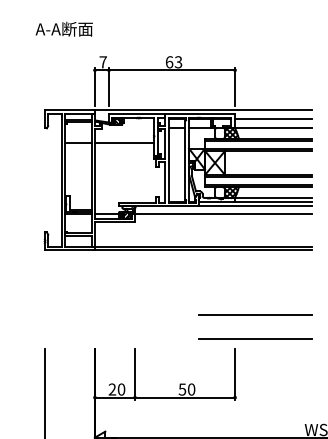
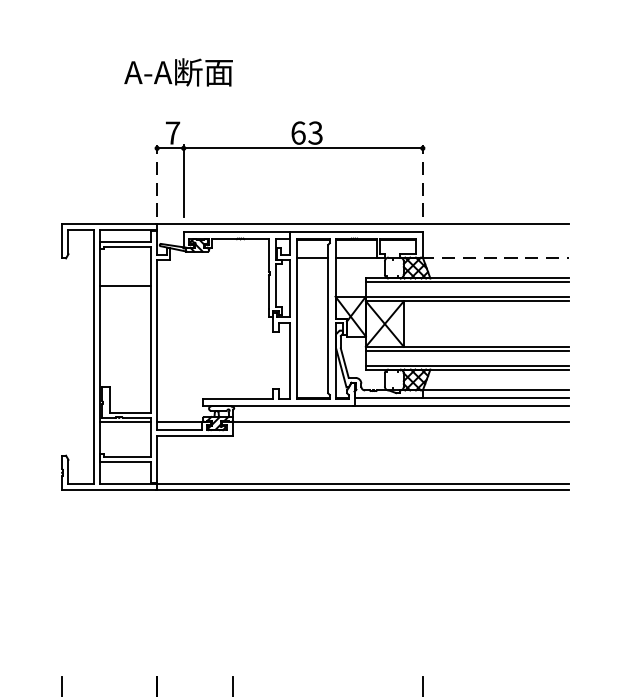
text: (63, 28) -> (177, 70), moved
line: (94, 86) -> (156, 179), solid -> dashed
line: (235, 86) -> (423, 179), solid -> dashed
line: (273, 118) -> (495, 239), removed
line: (273, 127) -> (495, 256), solid -> dashed
line: (124, 142) -> (213, 285), removed
line: (255, 315) -> (461, 613), removed
line: (255, 338) -> (461, 656), removed

